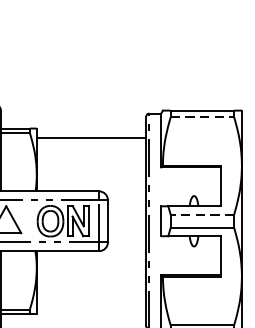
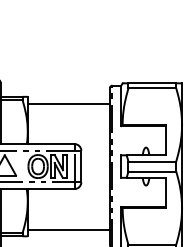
line: (202, 117) -> (152, 88), dashed -> solid
line: (202, 214) -> (152, 161), dashed -> solid
line: (90, 304) -> (68, 229), added

